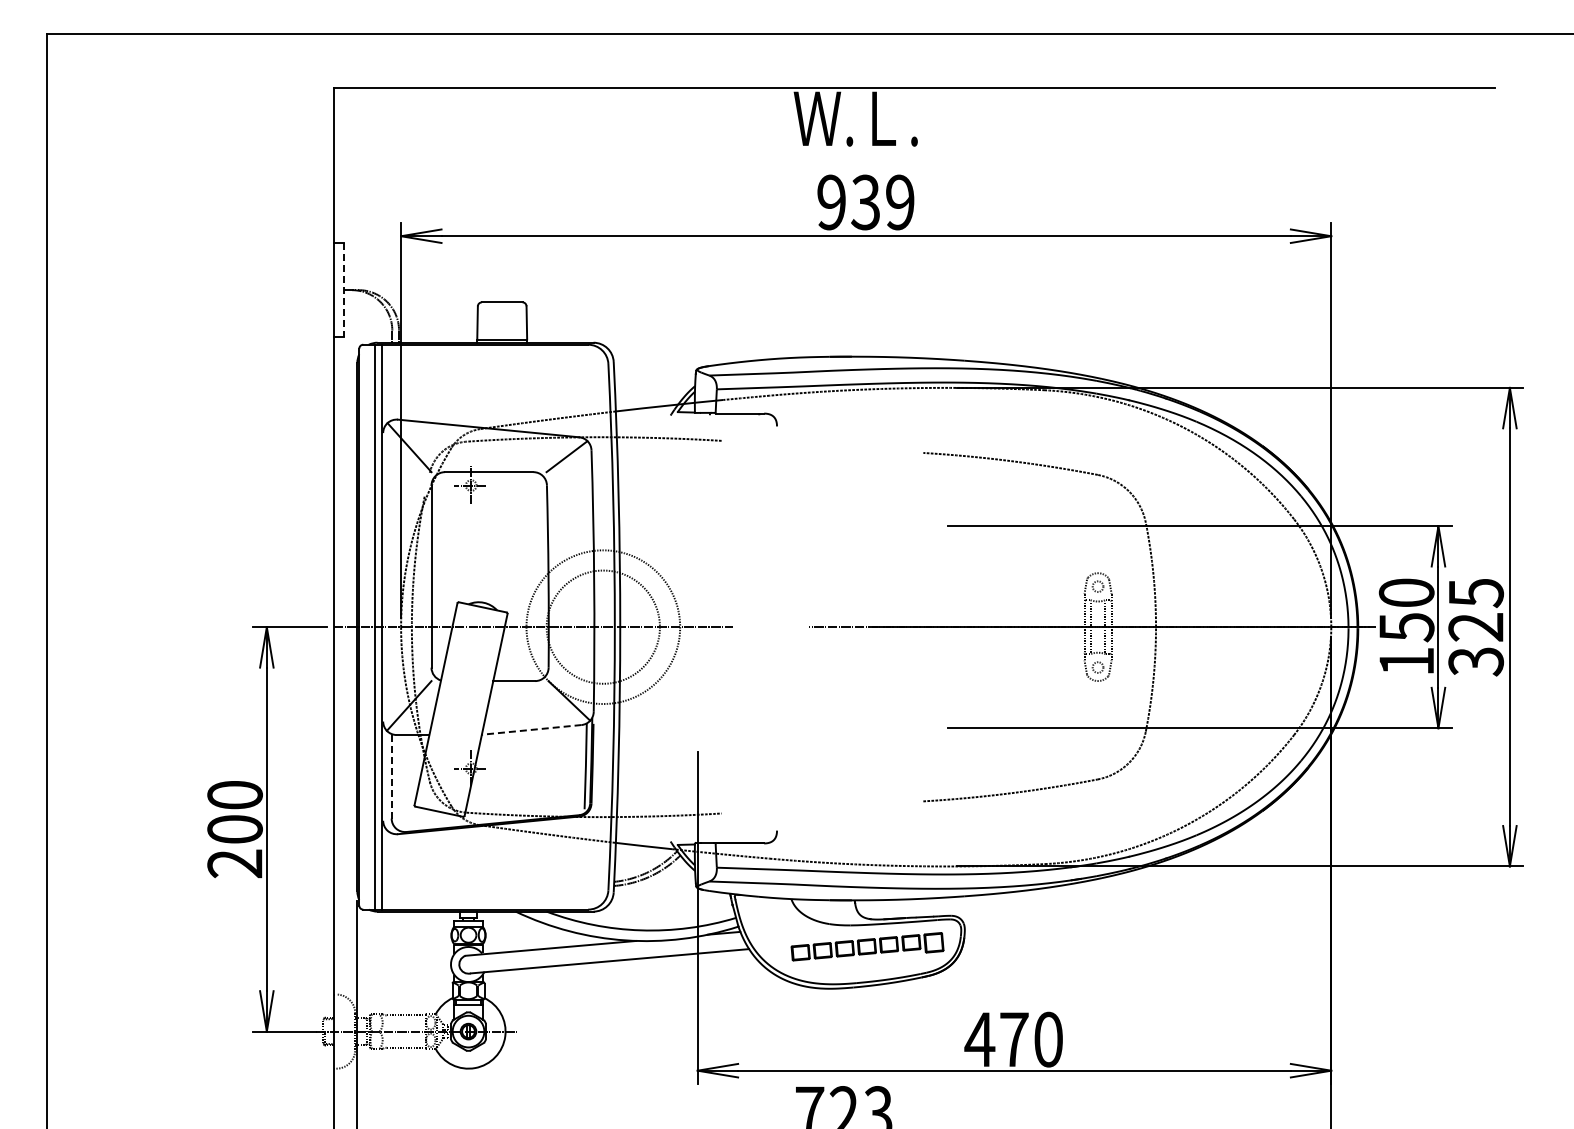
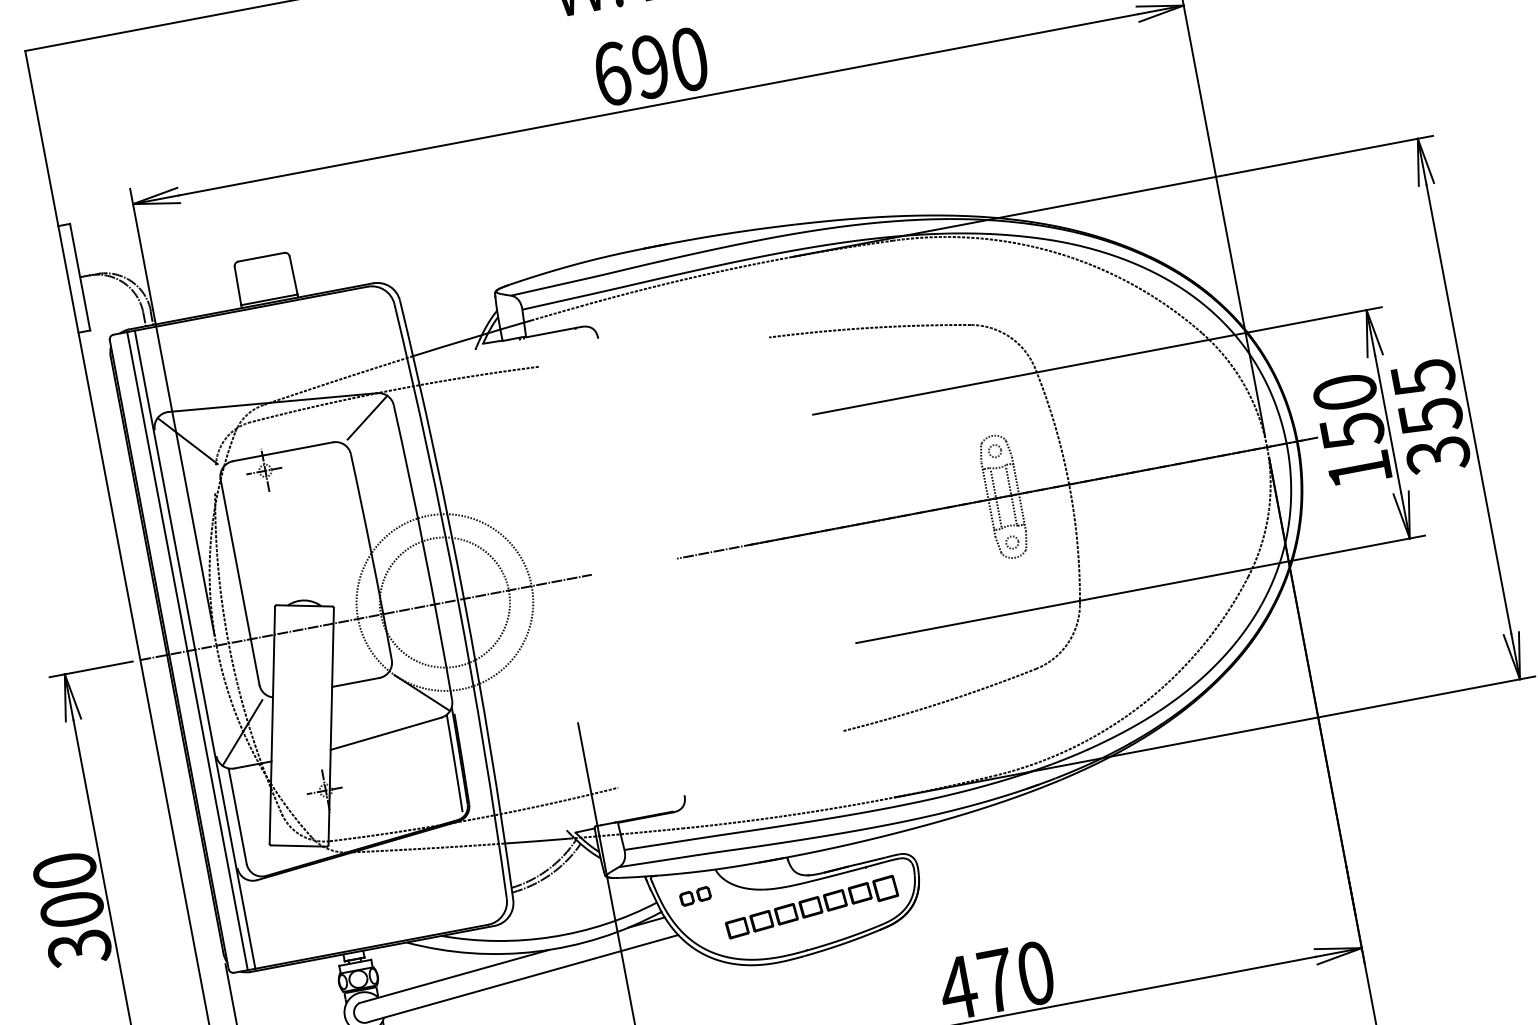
text: (865, 202) -> (650, 66), 939 -> 690
line: (344, 290) -> (80, 277), dashed -> solid
text: (1476, 627) -> (1431, 416), 325 -> 355
line: (531, 729) -> (385, 733), dashed -> solid
line: (391, 776) -> (237, 816), dashed -> solid
text: (234, 863) -> (78, 948), 200 -> 300
part: (770, 918) -> (695, 895), added

